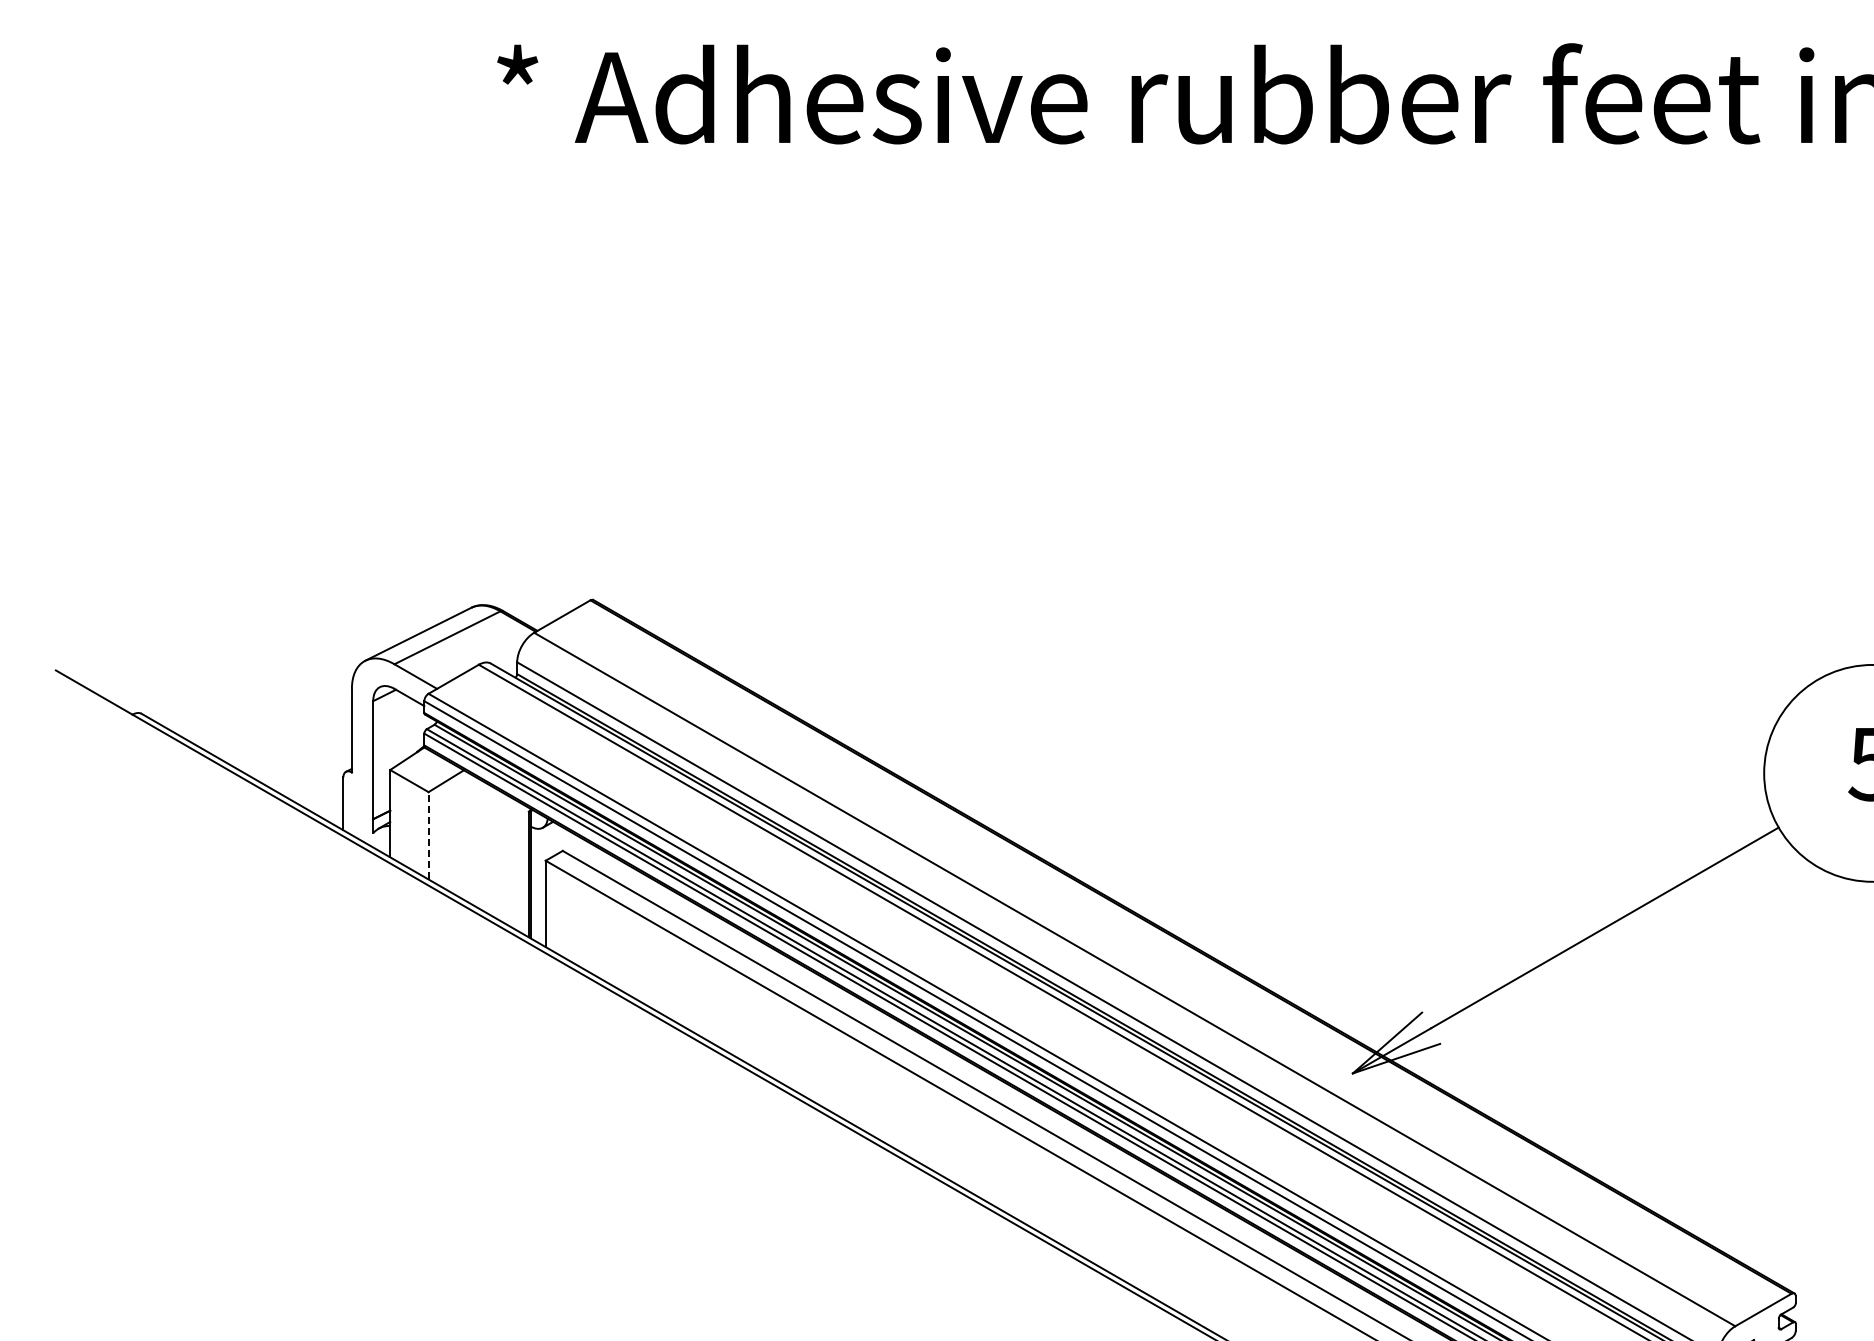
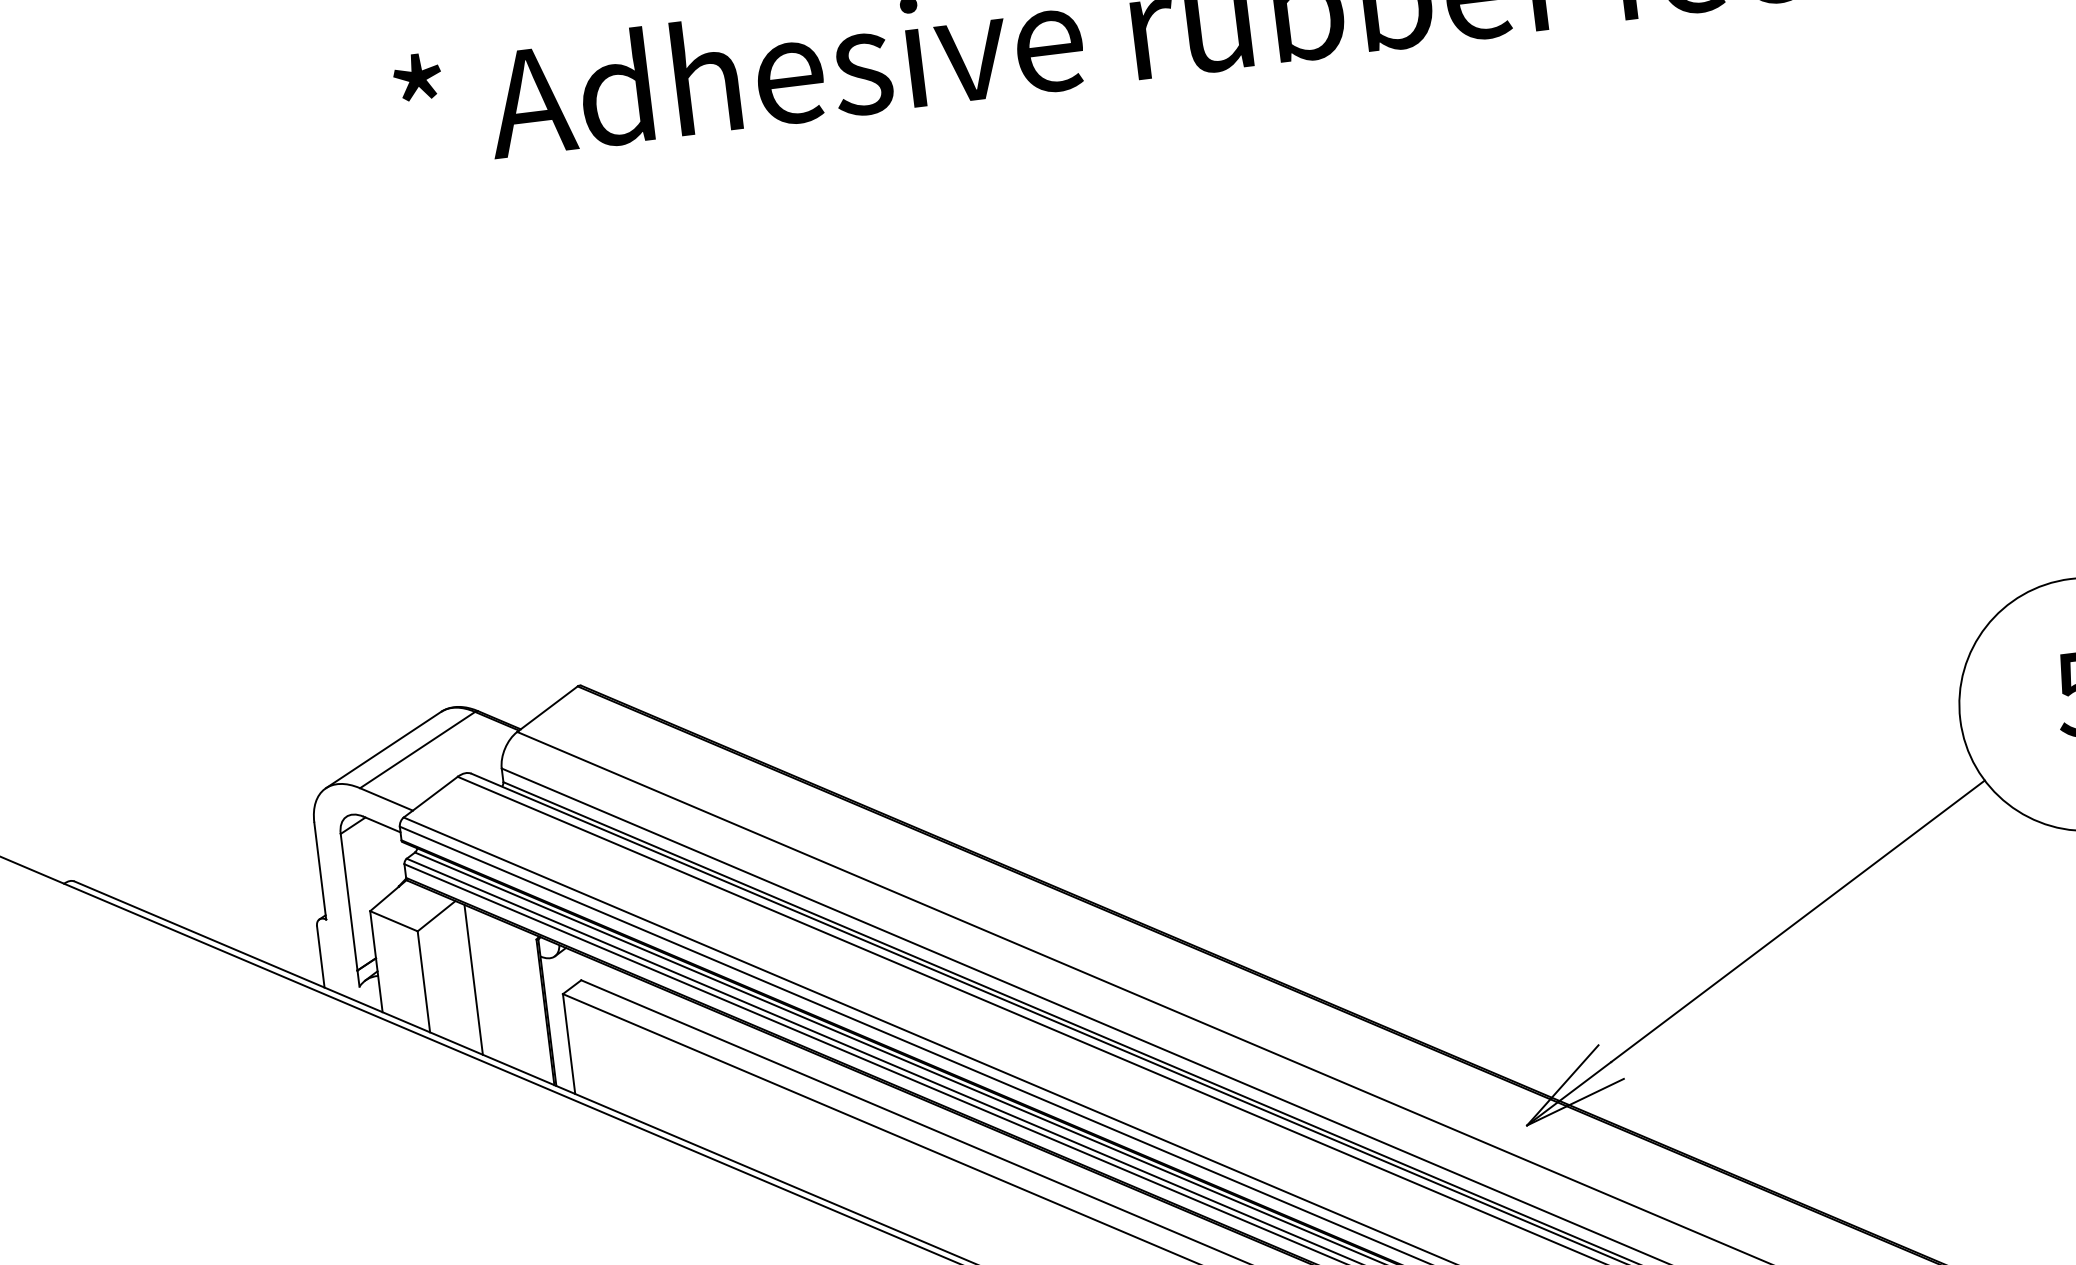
line: (428, 835) -> (423, 981), dashed -> solid
line: (471, 839) -> (474, 980), added

